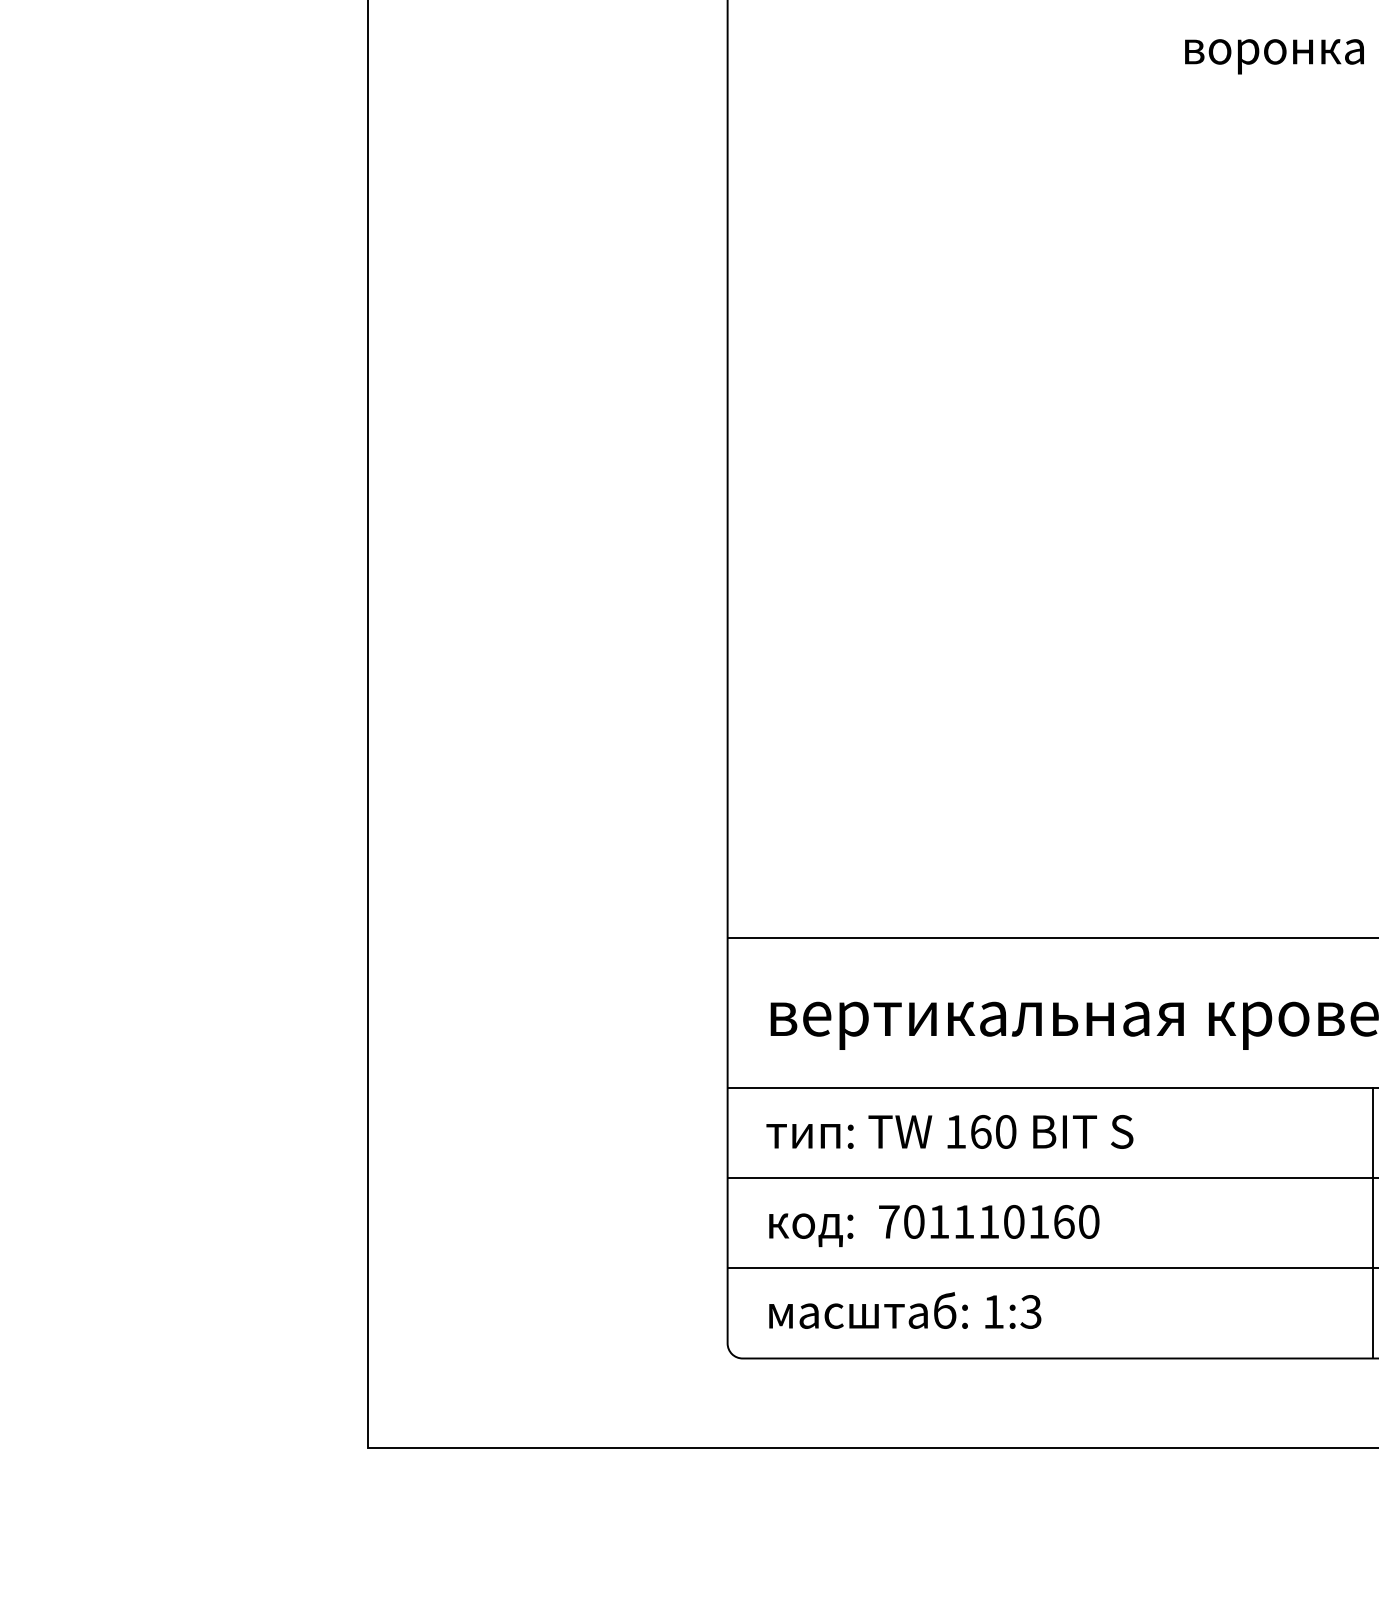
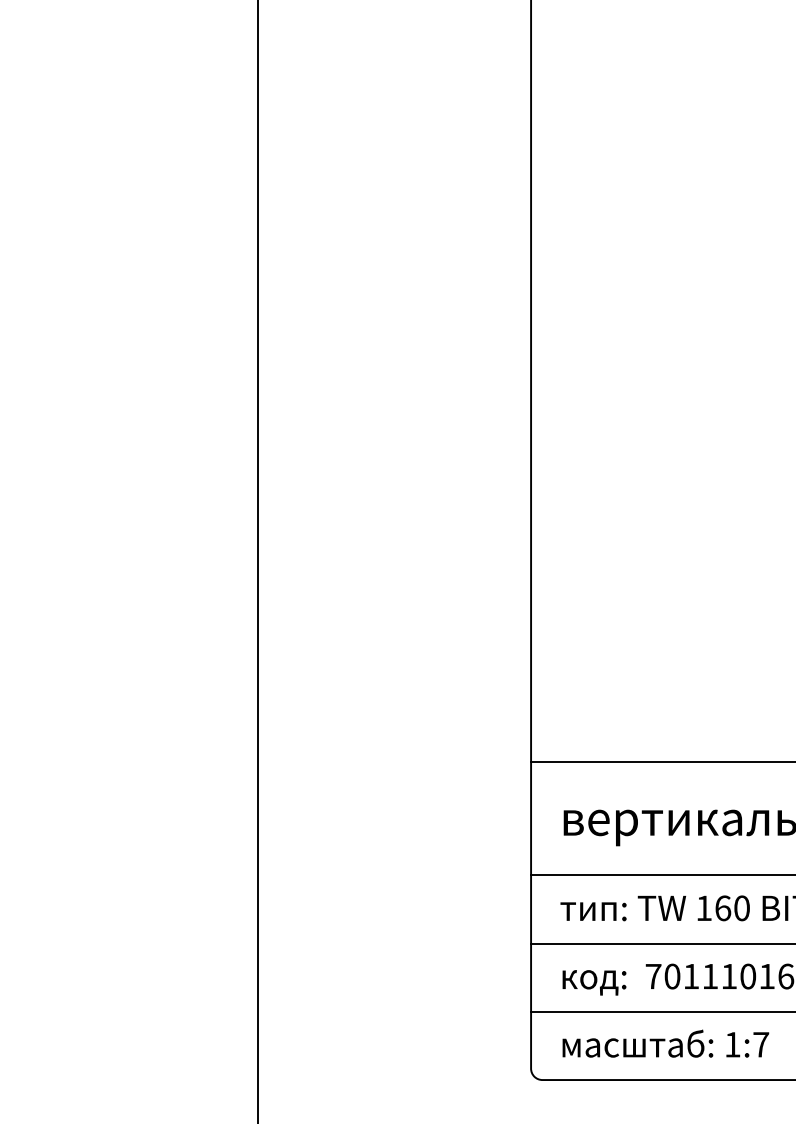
text: (1030, 1311) -> (760, 1044), 1:3 -> 1:7

